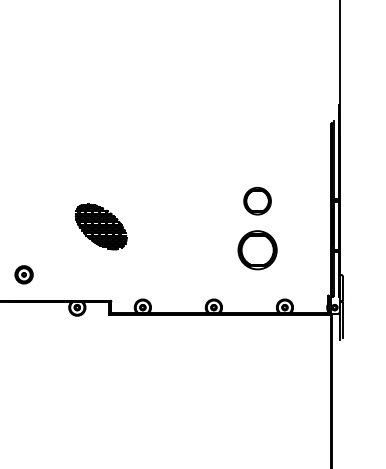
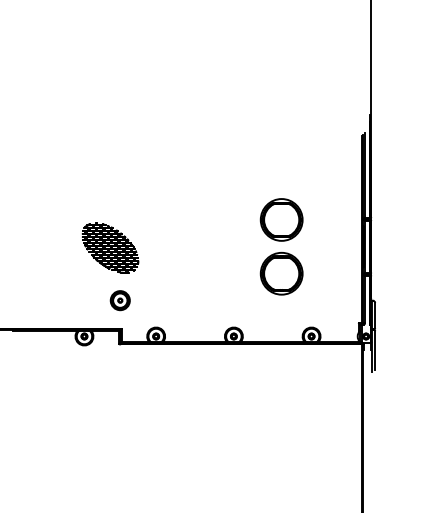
part: (257, 201) -> (281, 220), size x1.43
part: (23, 274) -> (119, 300), moved

